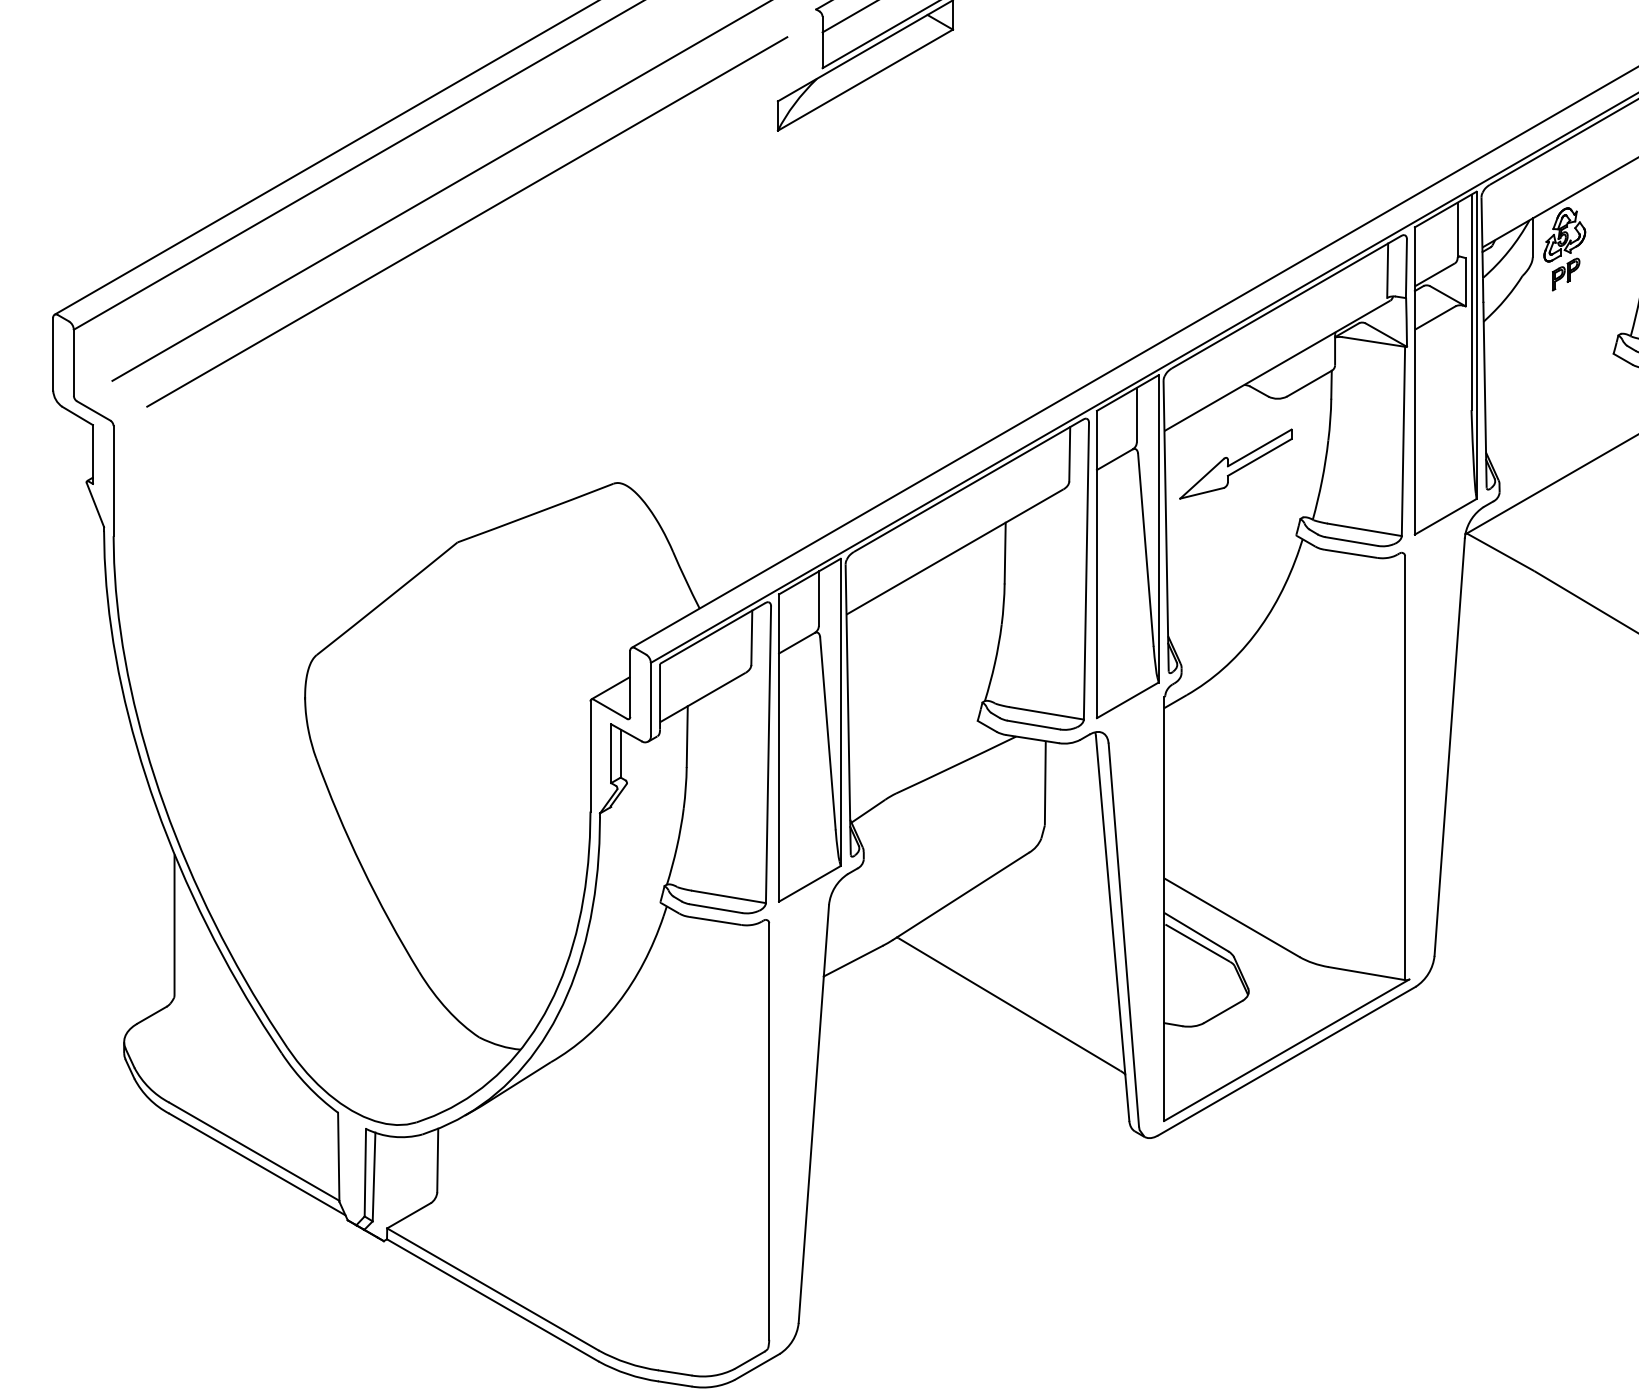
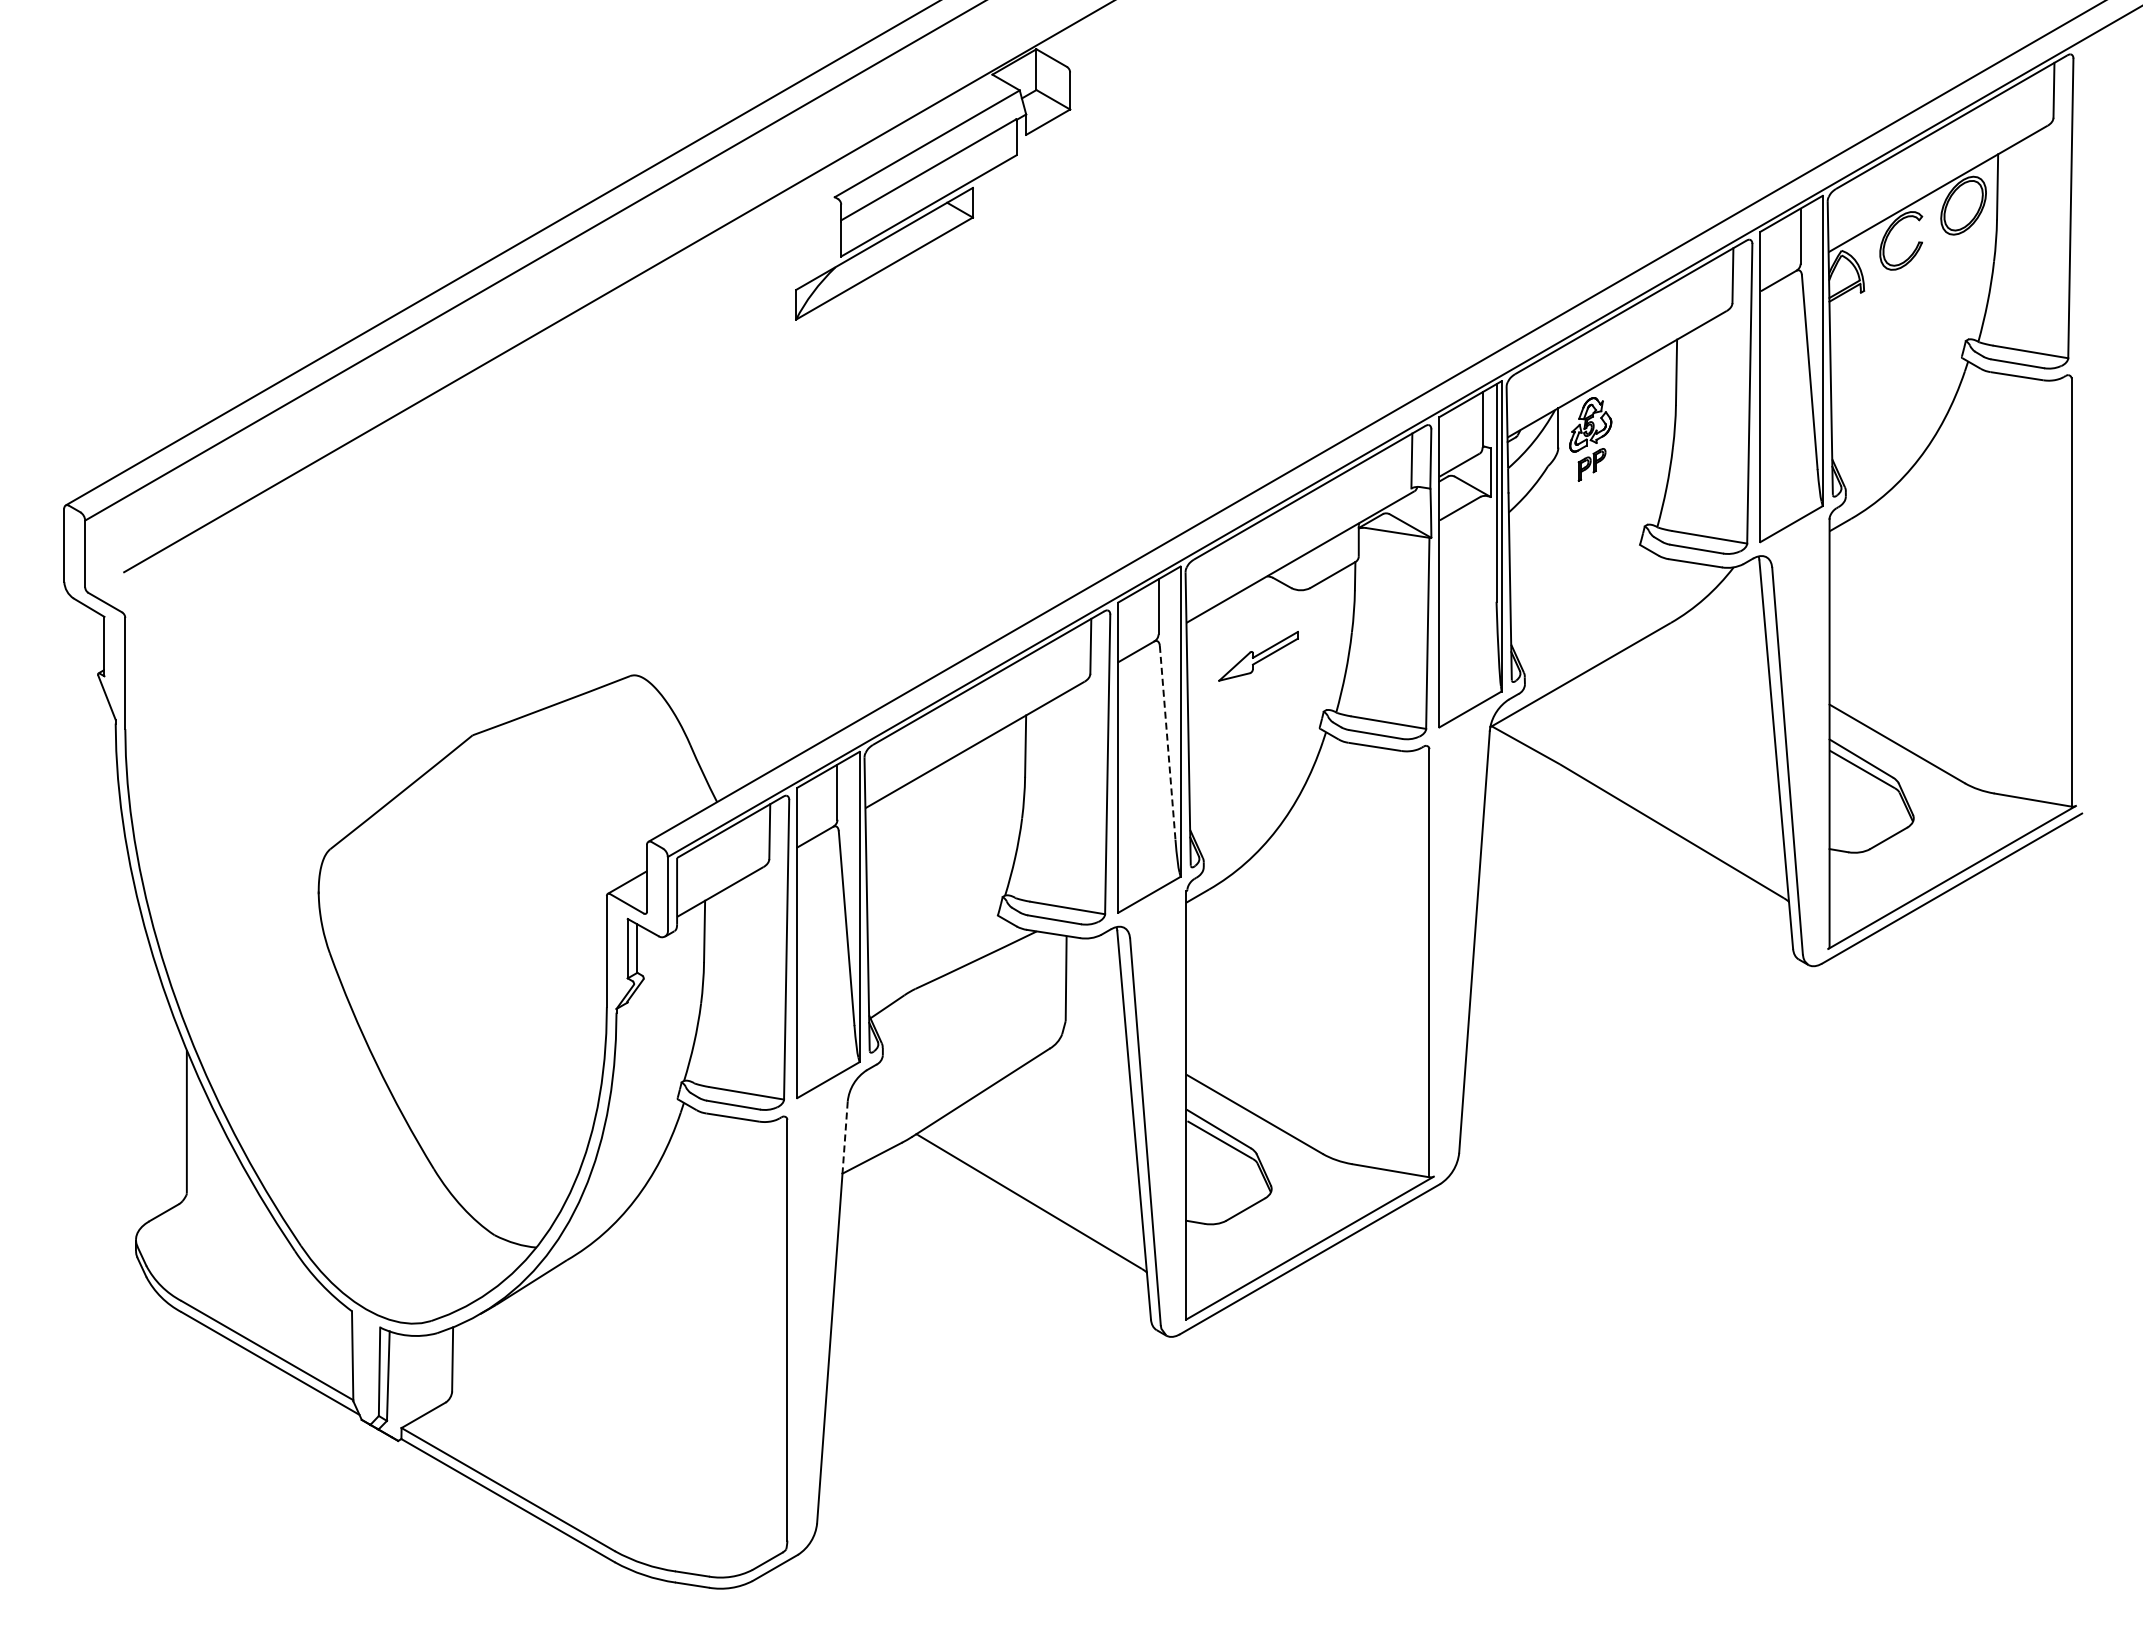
line: (467, 221) -> (482, 411), removed
part: (1235, 464) -> (1258, 656), size x0.7
line: (1145, 550) -> (1167, 743), solid -> dashed
line: (826, 941) -> (845, 1138), solid -> dashed

